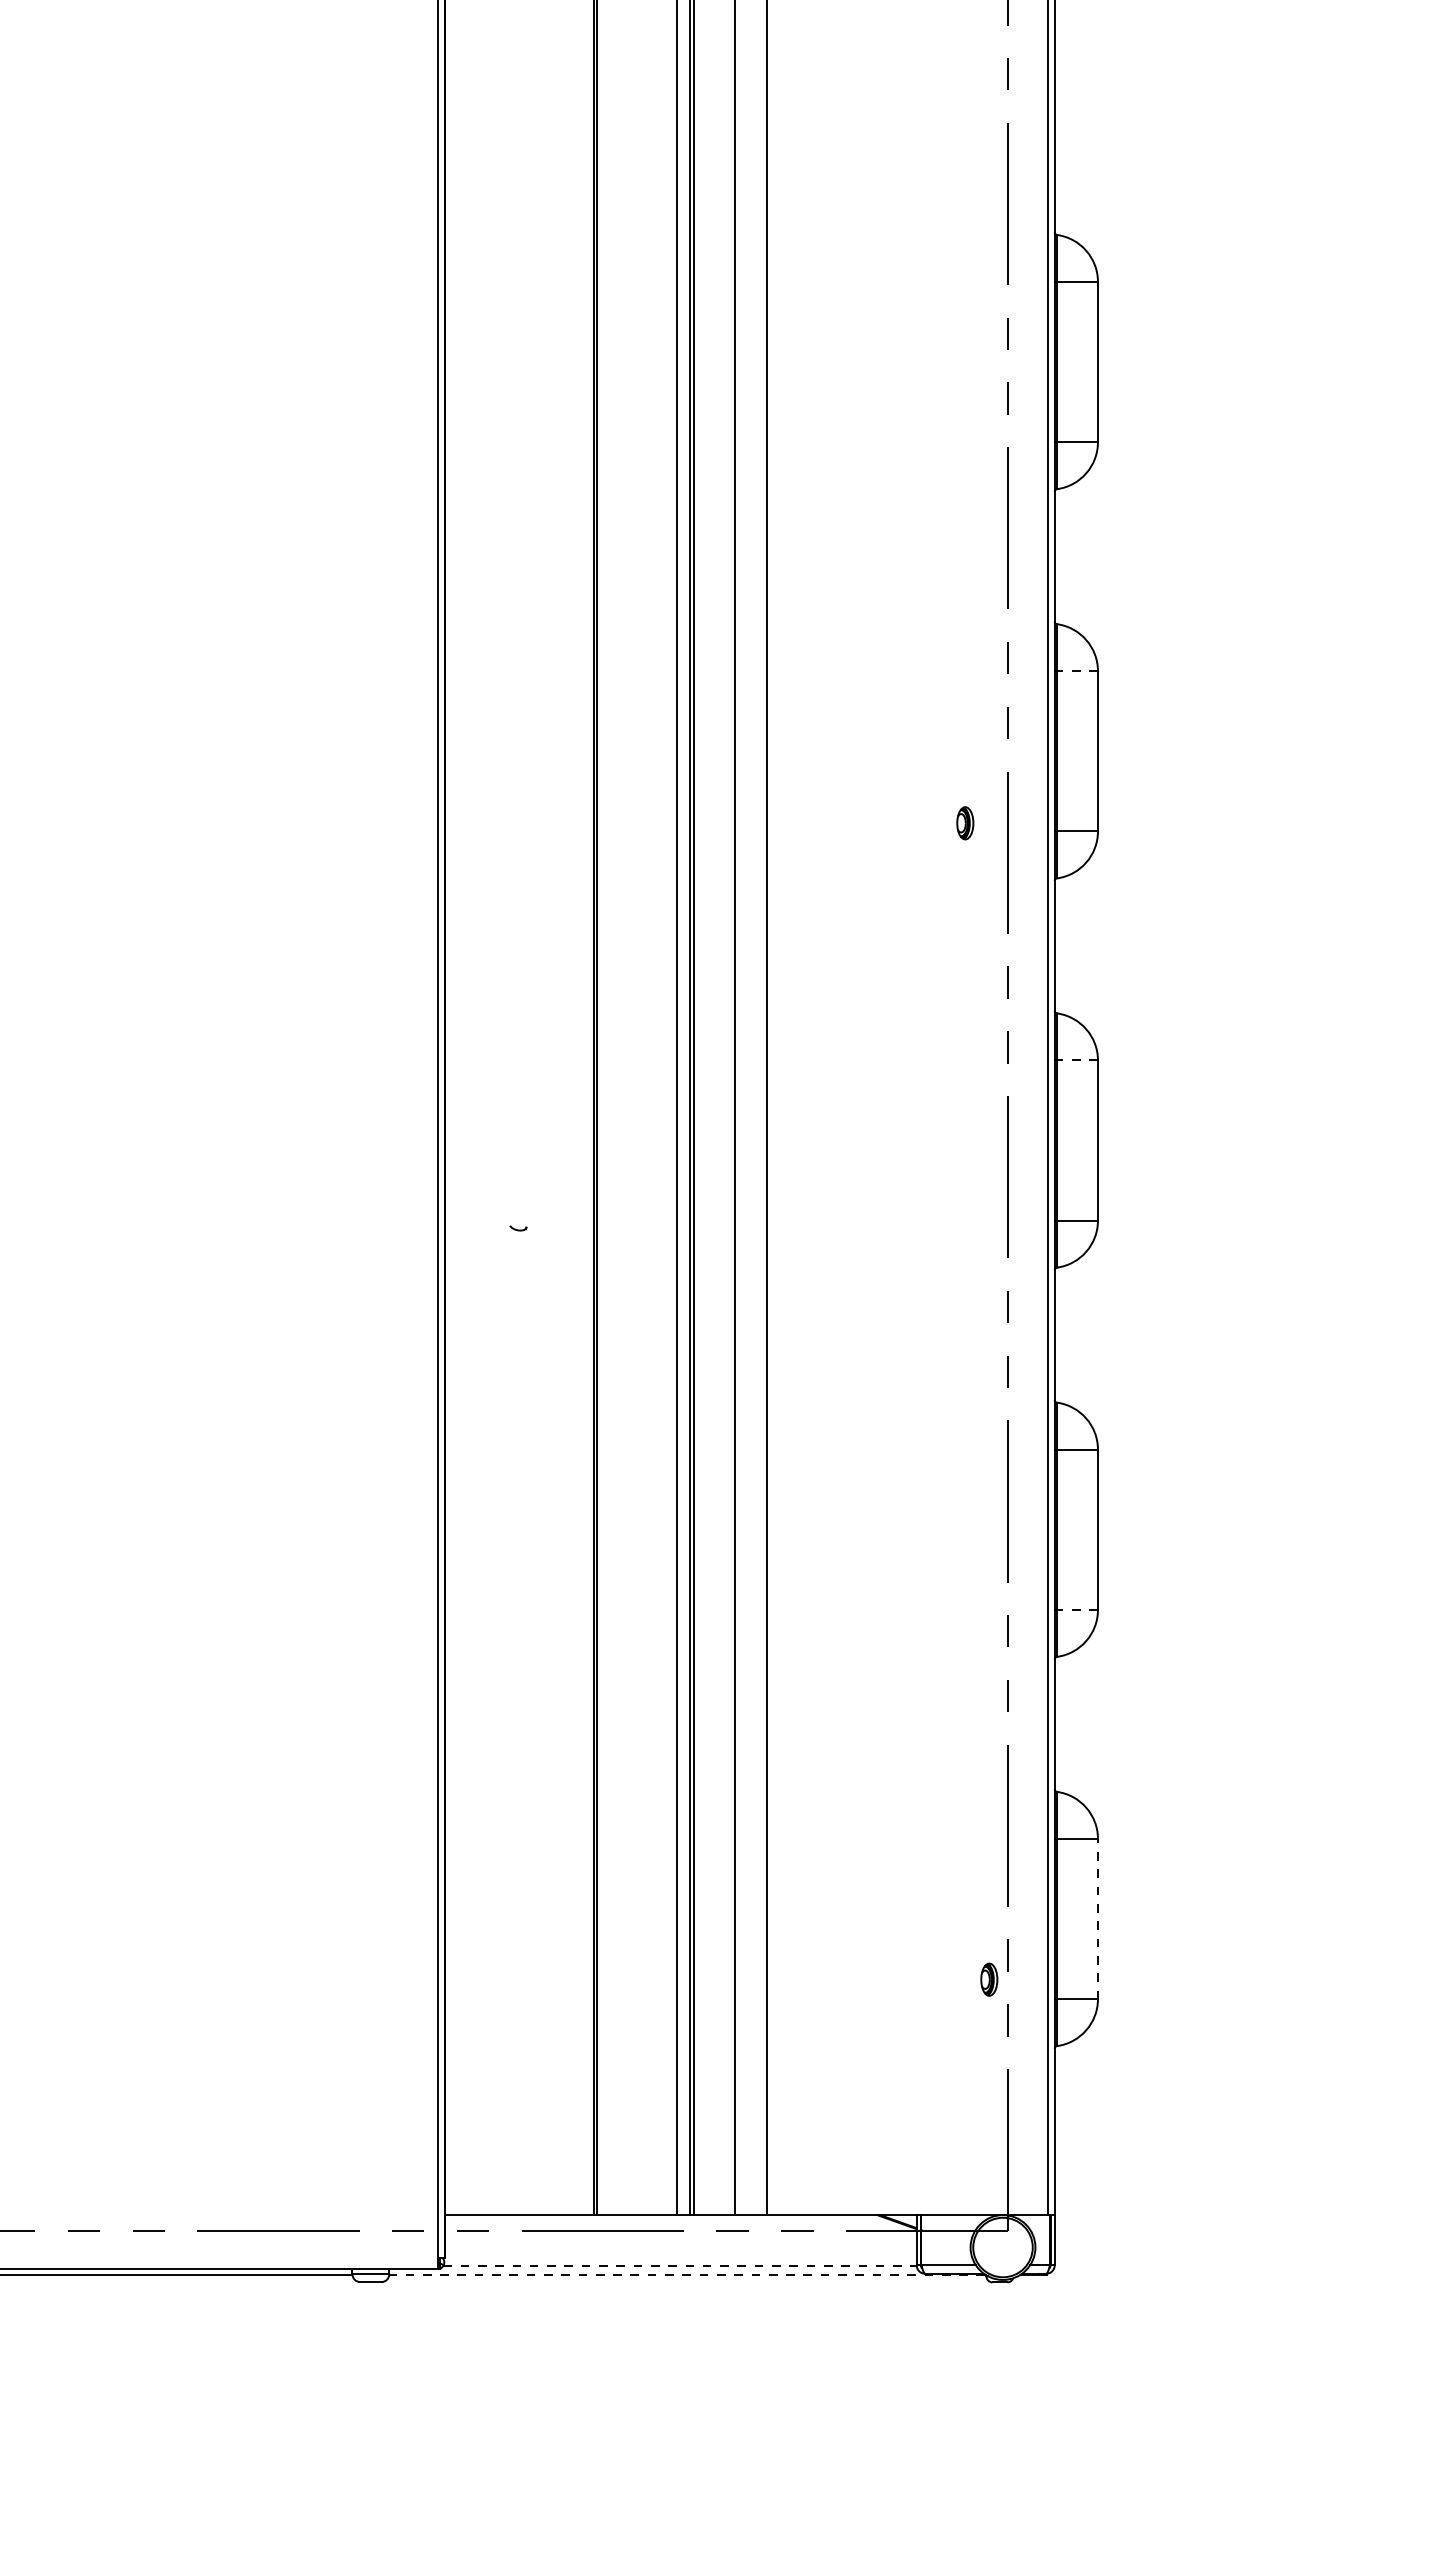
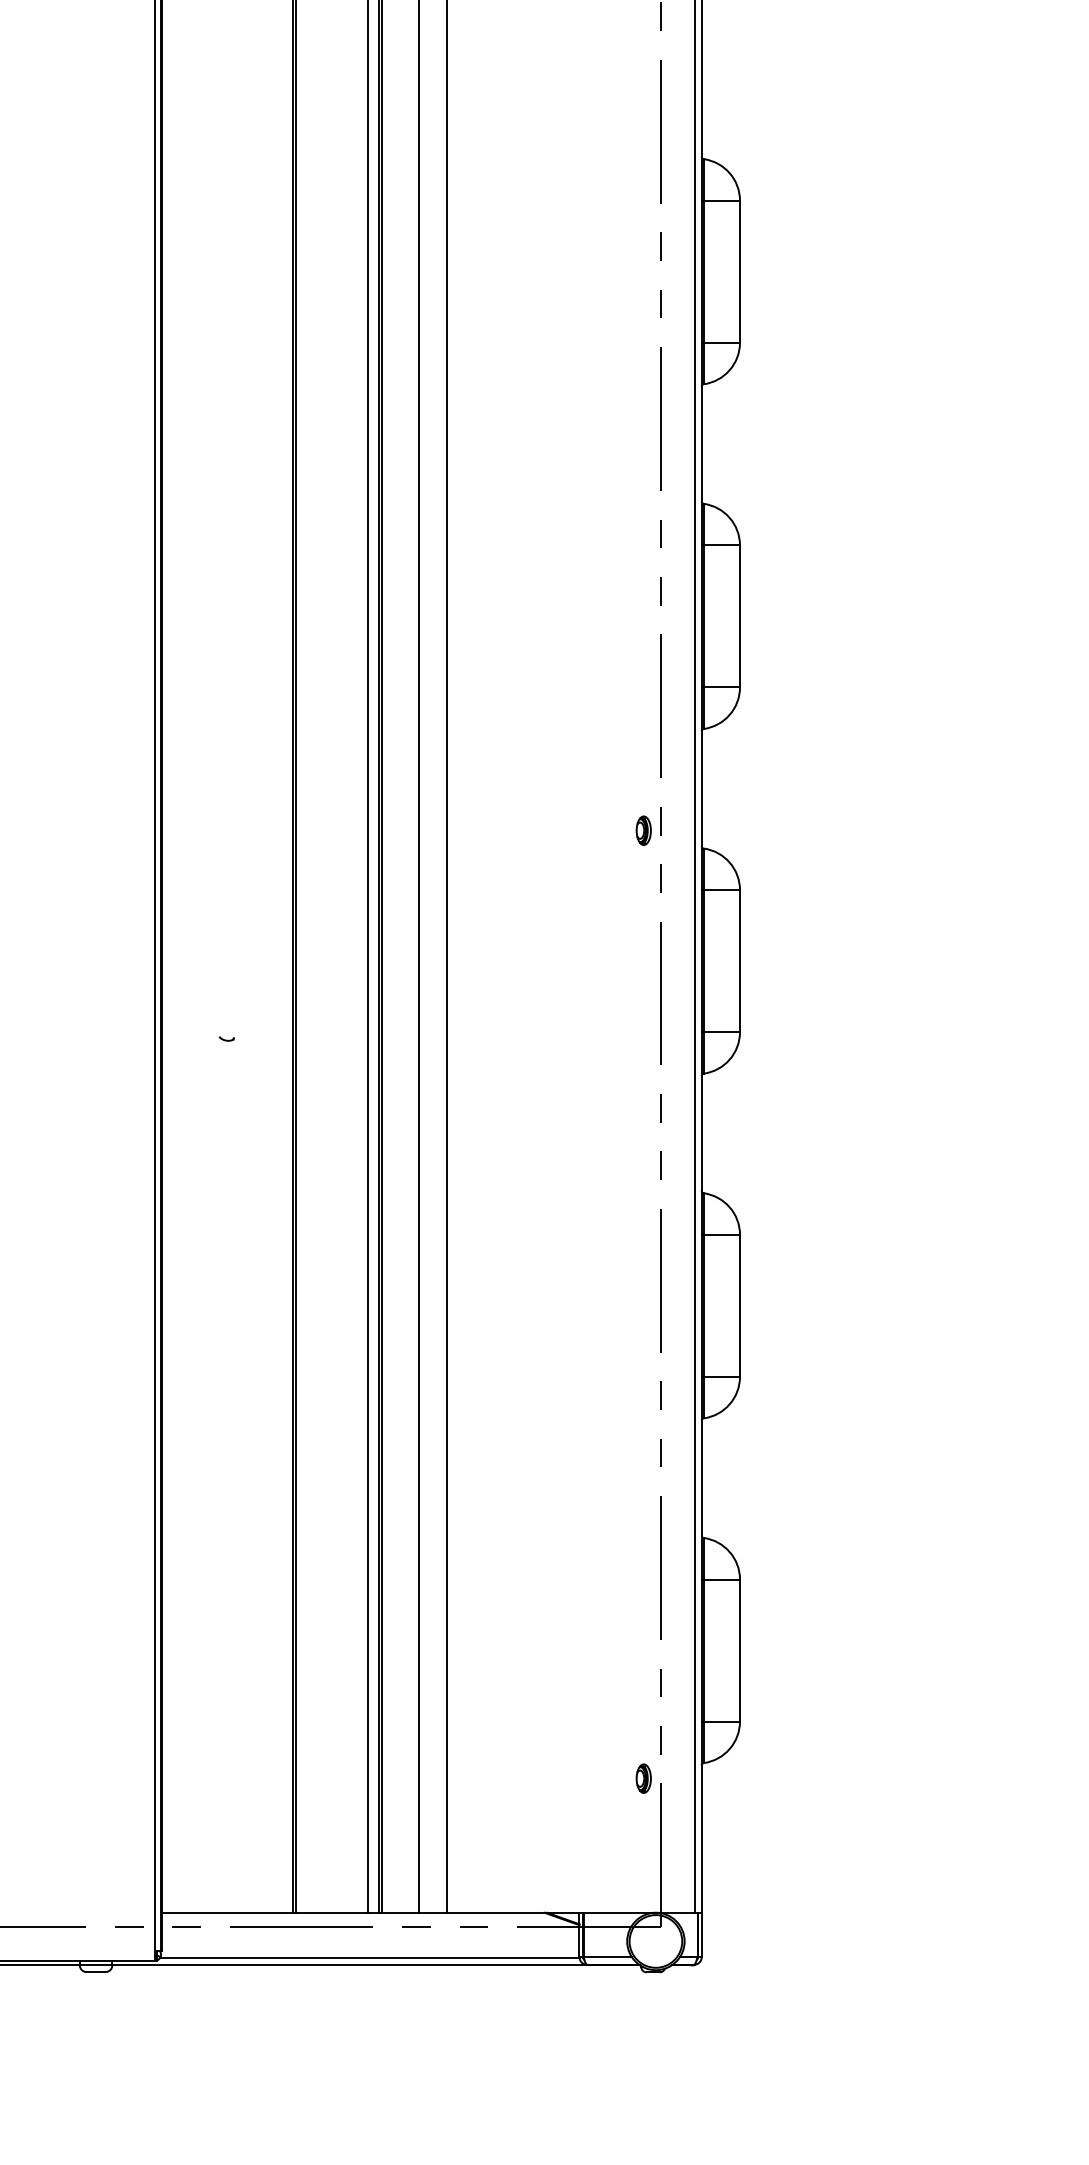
line: (1077, 671) -> (721, 545), dashed -> solid
part: (965, 823) -> (643, 830), moved
line: (1077, 1060) -> (721, 890), dashed -> solid
line: (1077, 1609) -> (721, 1376), dashed -> solid
line: (1097, 1918) -> (739, 1650), dashed -> solid
part: (989, 1979) -> (643, 1778), moved
line: (680, 2266) -> (370, 1958), dashed -> solid
line: (687, 2274) -> (376, 1965), dashed -> solid

